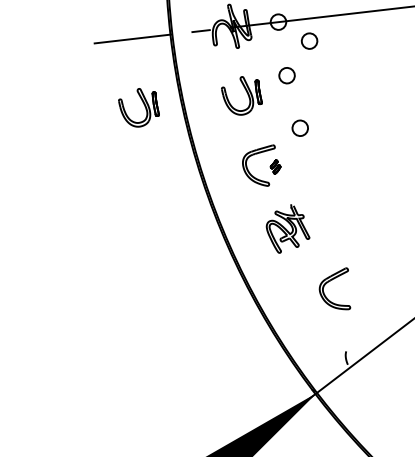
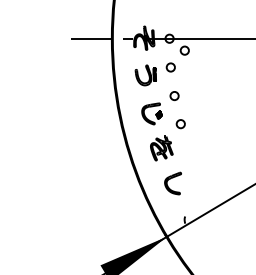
part: (138, 108) -> (90, 75), removed
circle: (317, 180) -> (180, 124), added
part: (333, 290) -> (172, 183), moved

